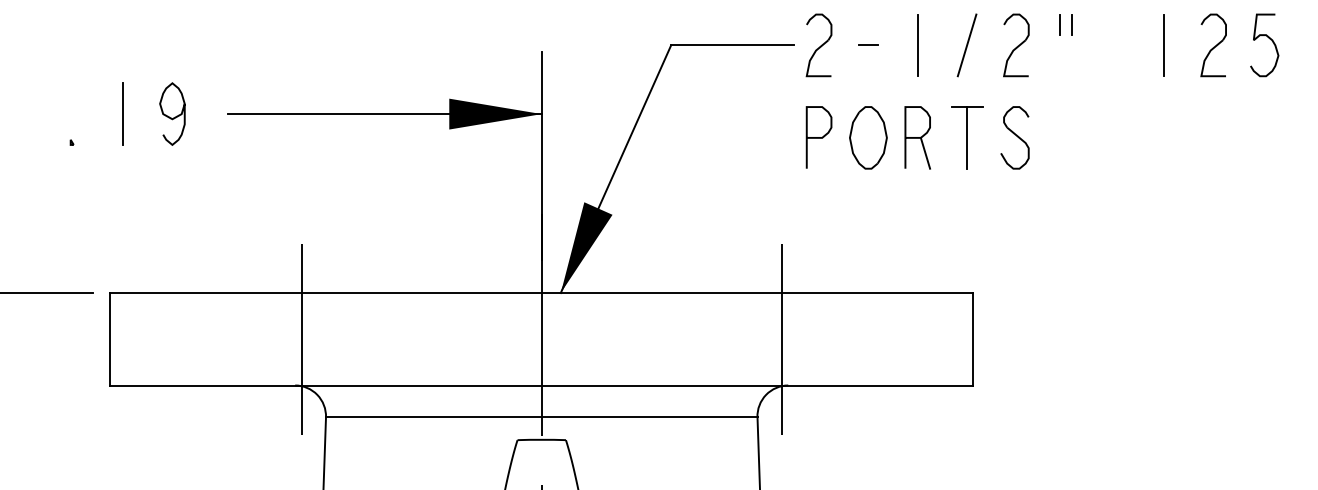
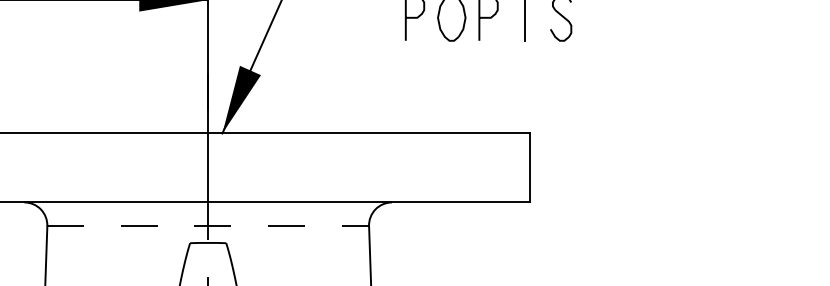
line: (925, 152) -> (494, 28), removed
line: (302, 338) -> (29, 167), removed
line: (781, 338) -> (386, 167), removed
line: (541, 417) -> (208, 226), solid -> dashed

